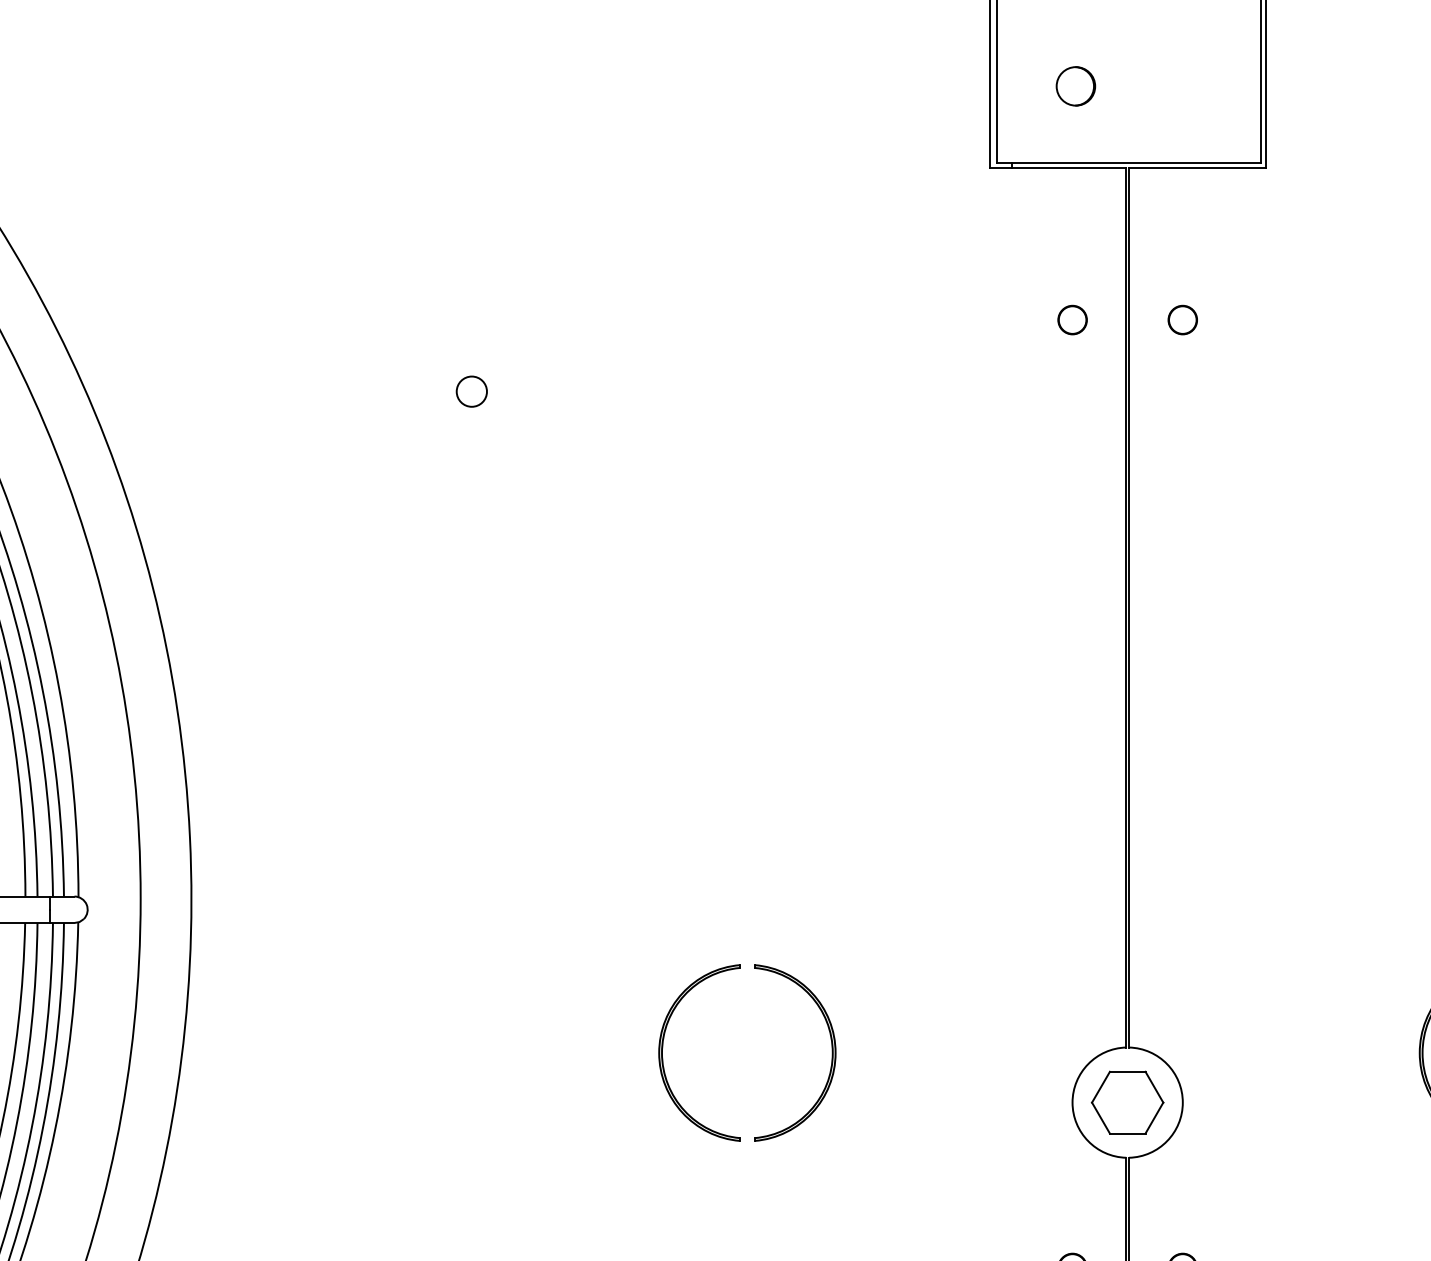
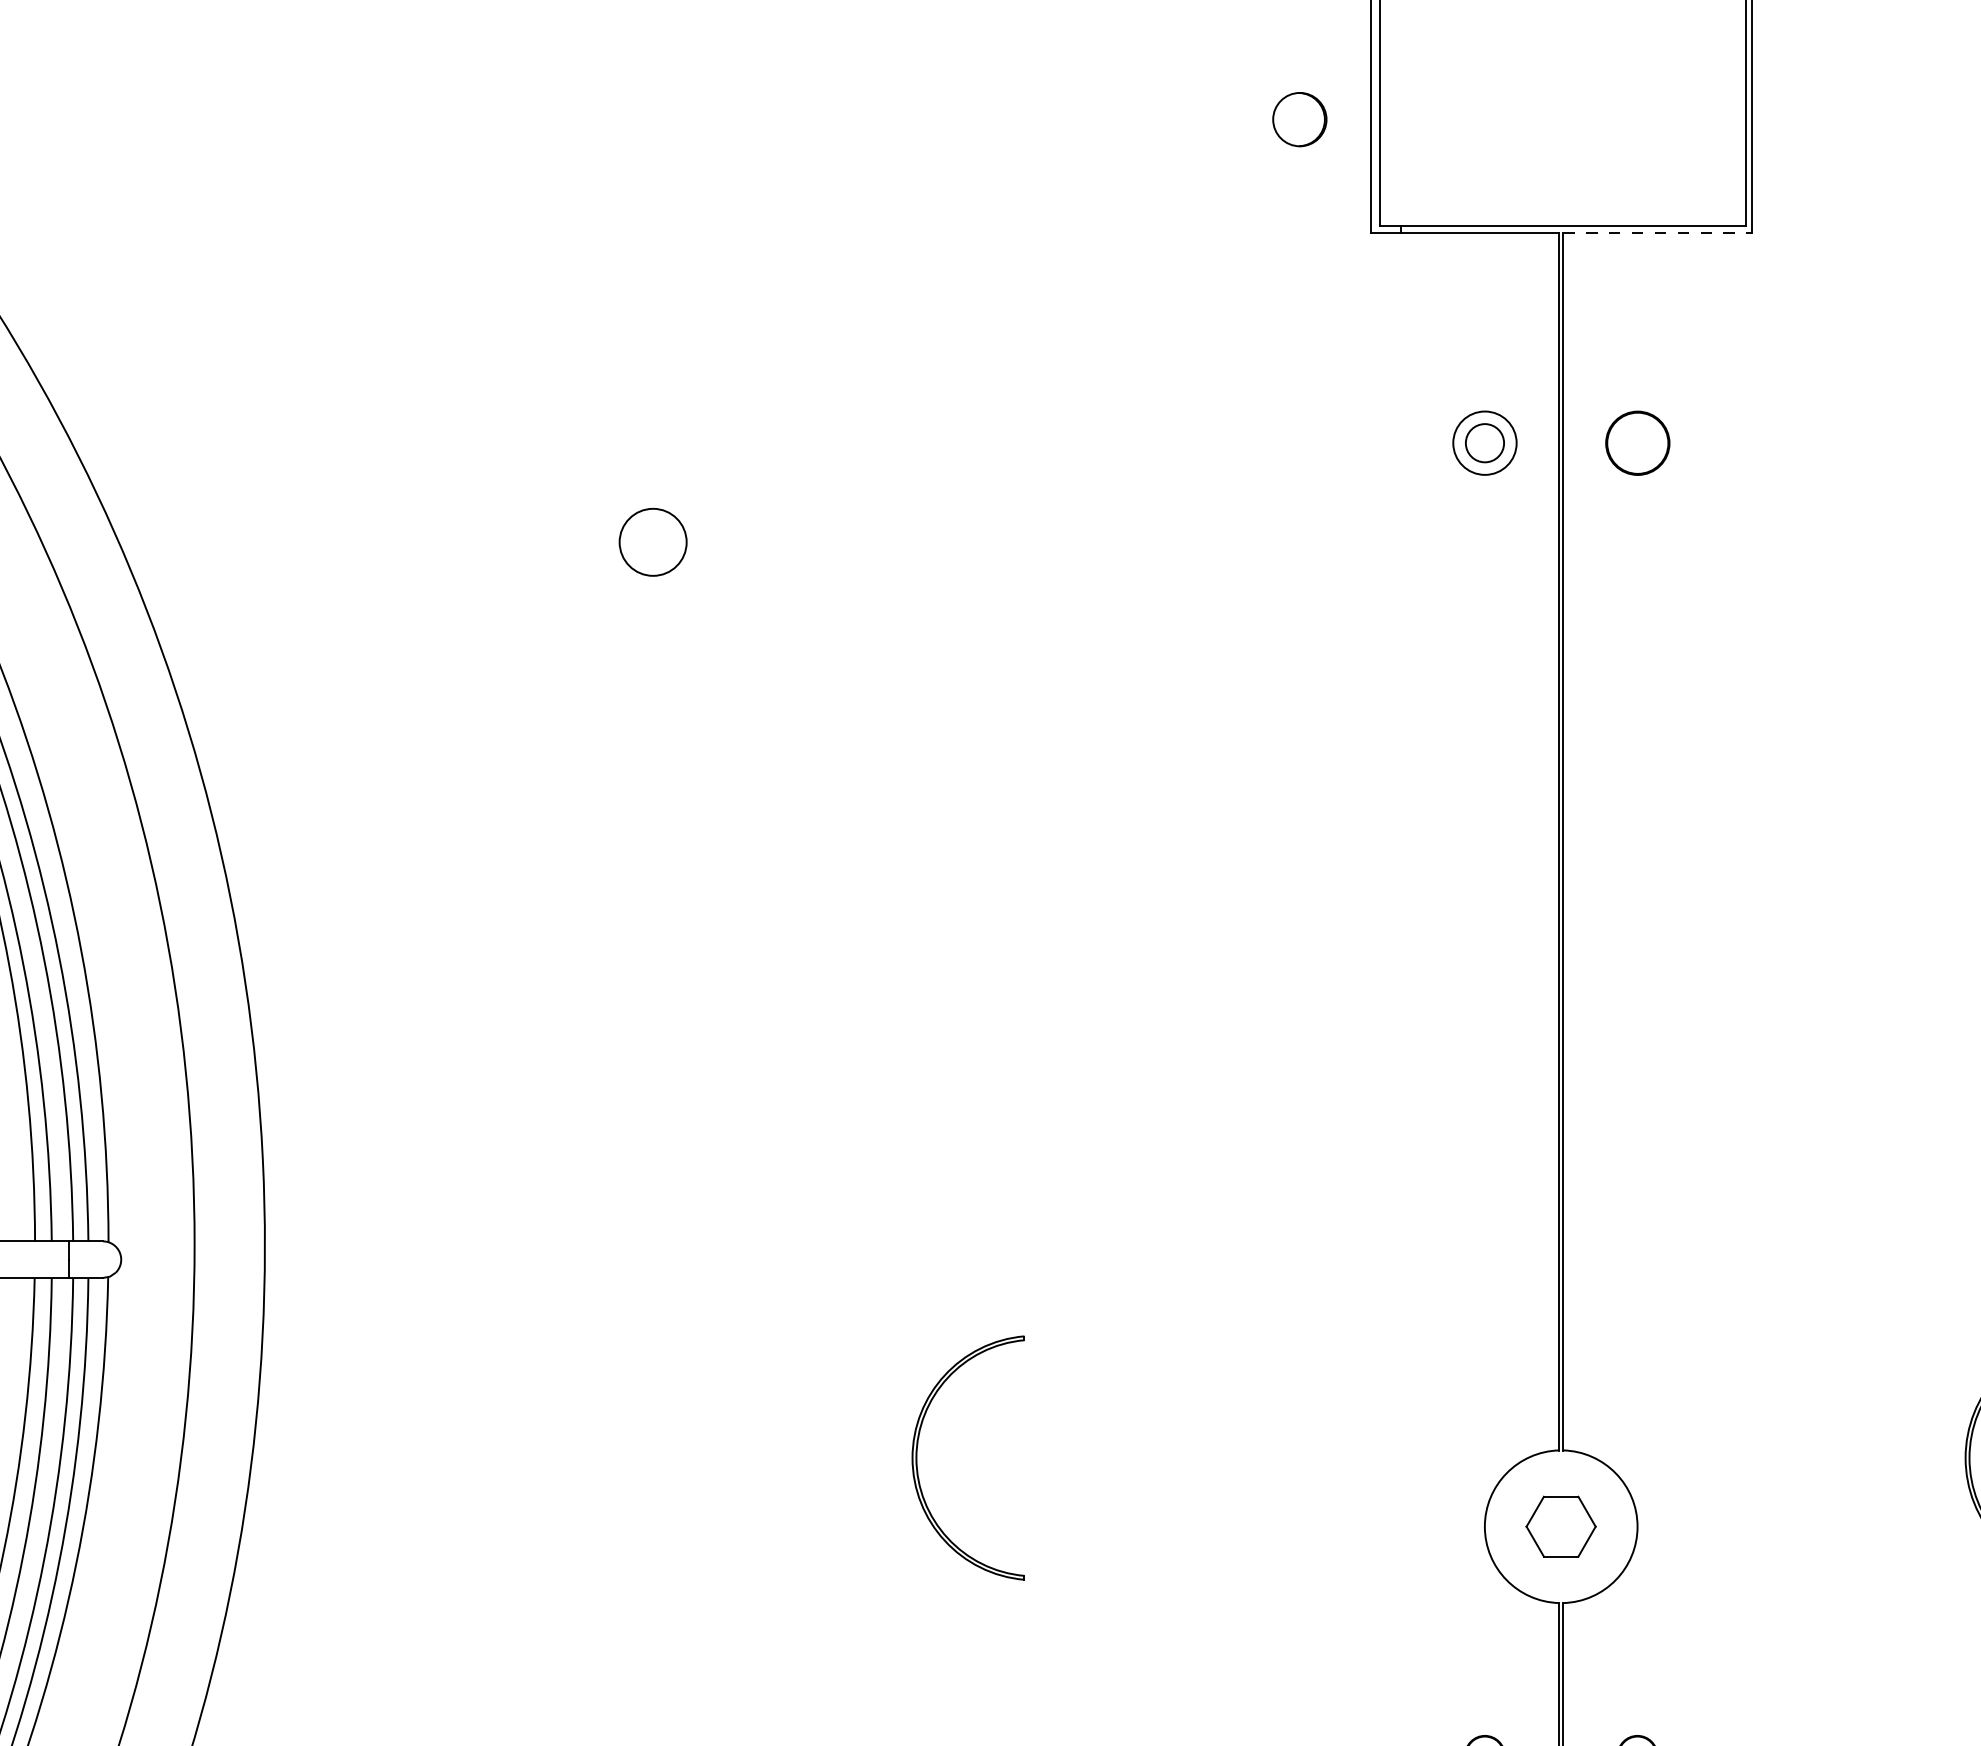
part: (1075, 86) -> (1299, 119), moved
line: (1197, 168) -> (1657, 233), solid -> dashed
circle: (1072, 319) -> (1484, 442), size x1.6
part: (1182, 319) -> (1637, 442), size x1.6
circle: (471, 391) -> (652, 542), size x1.6
part: (831, 1052) -> (1151, 1457), removed
part: (1127, 1102) -> (1560, 1526), size x0.7

